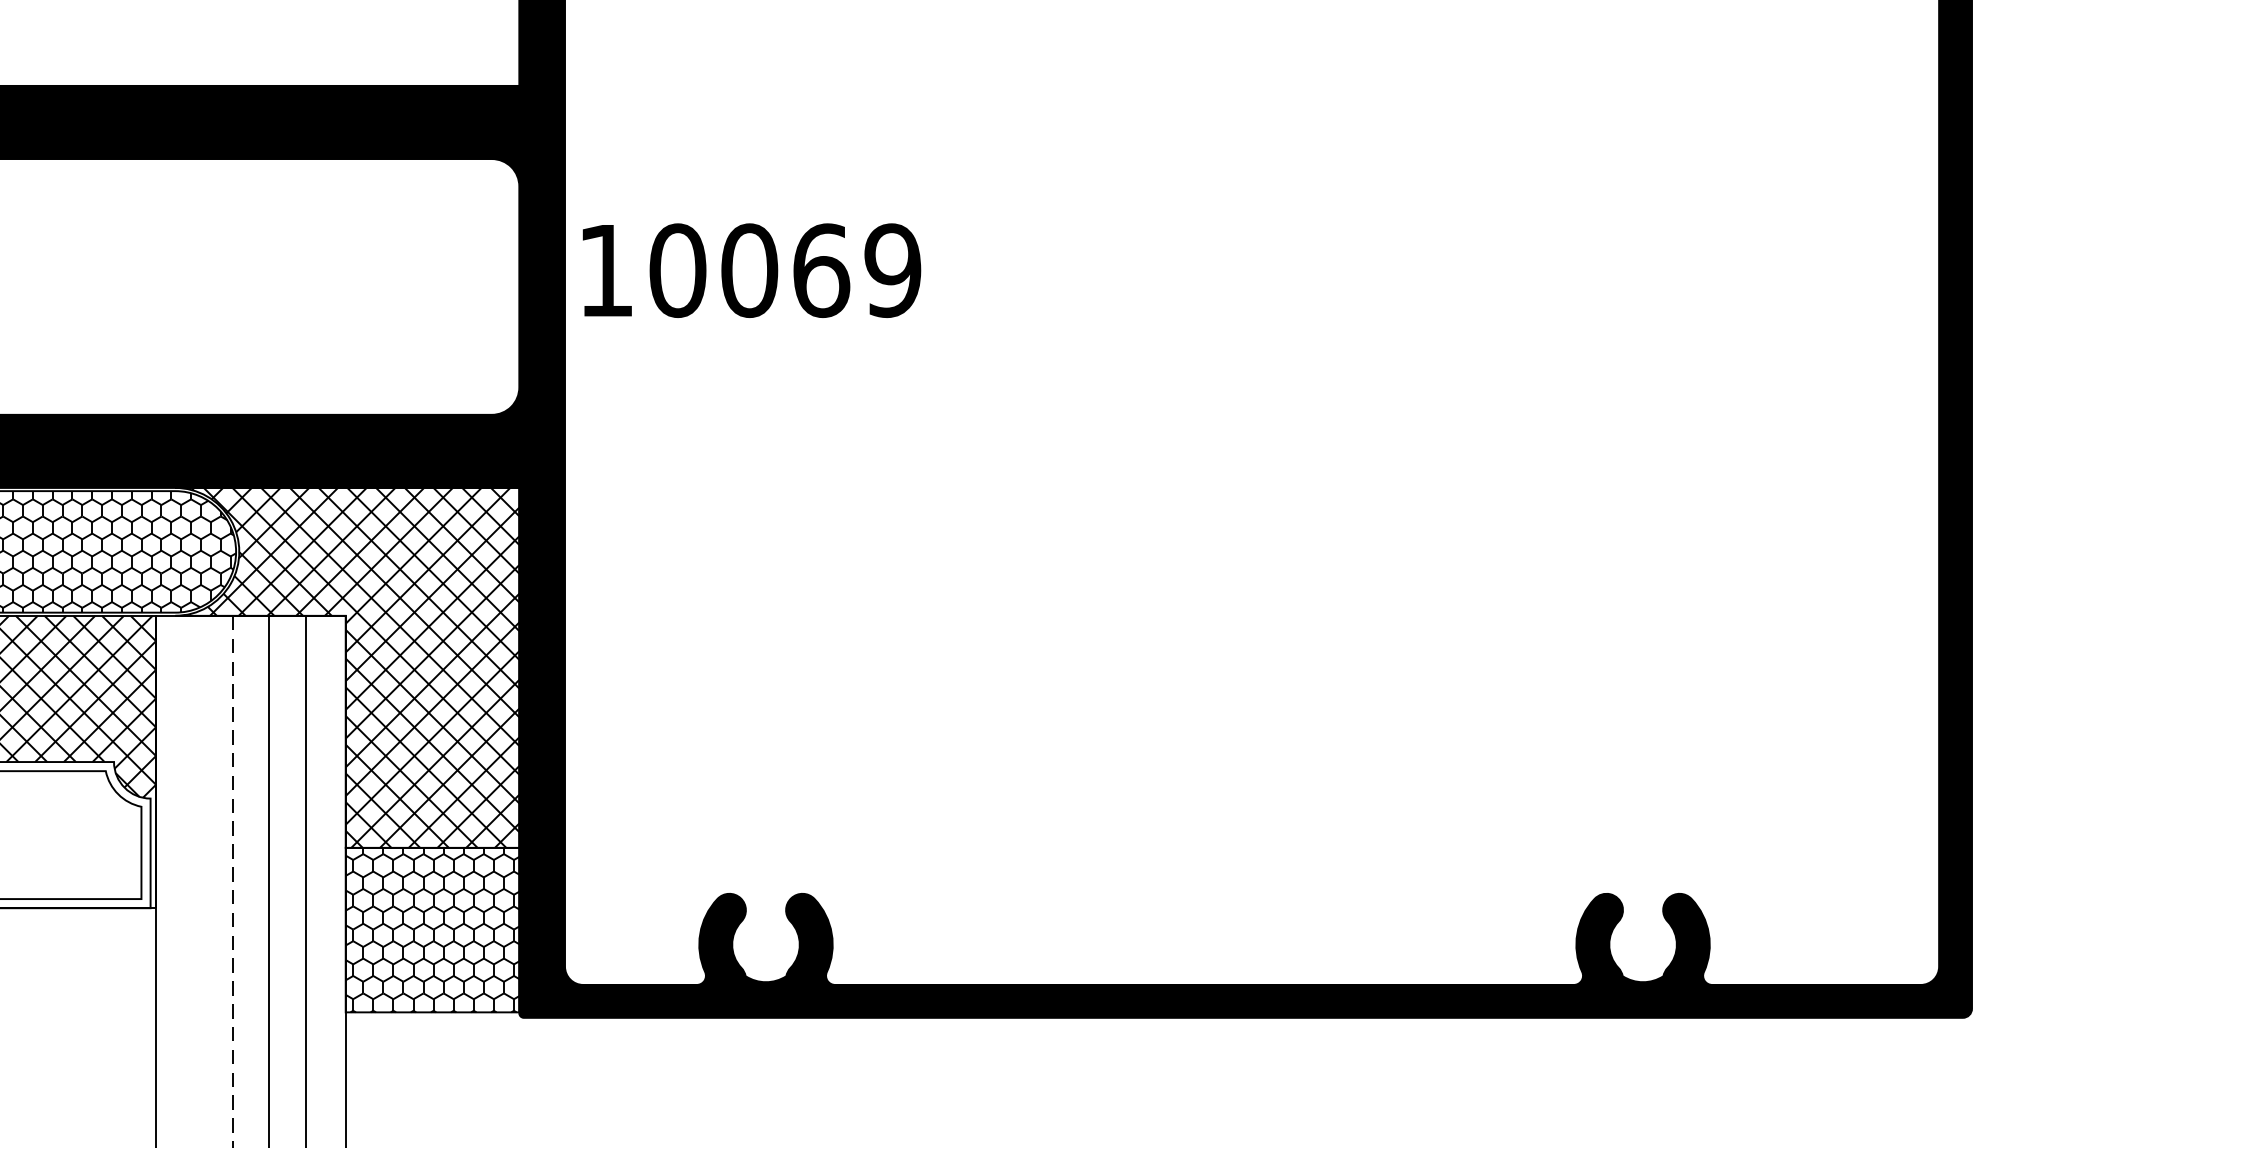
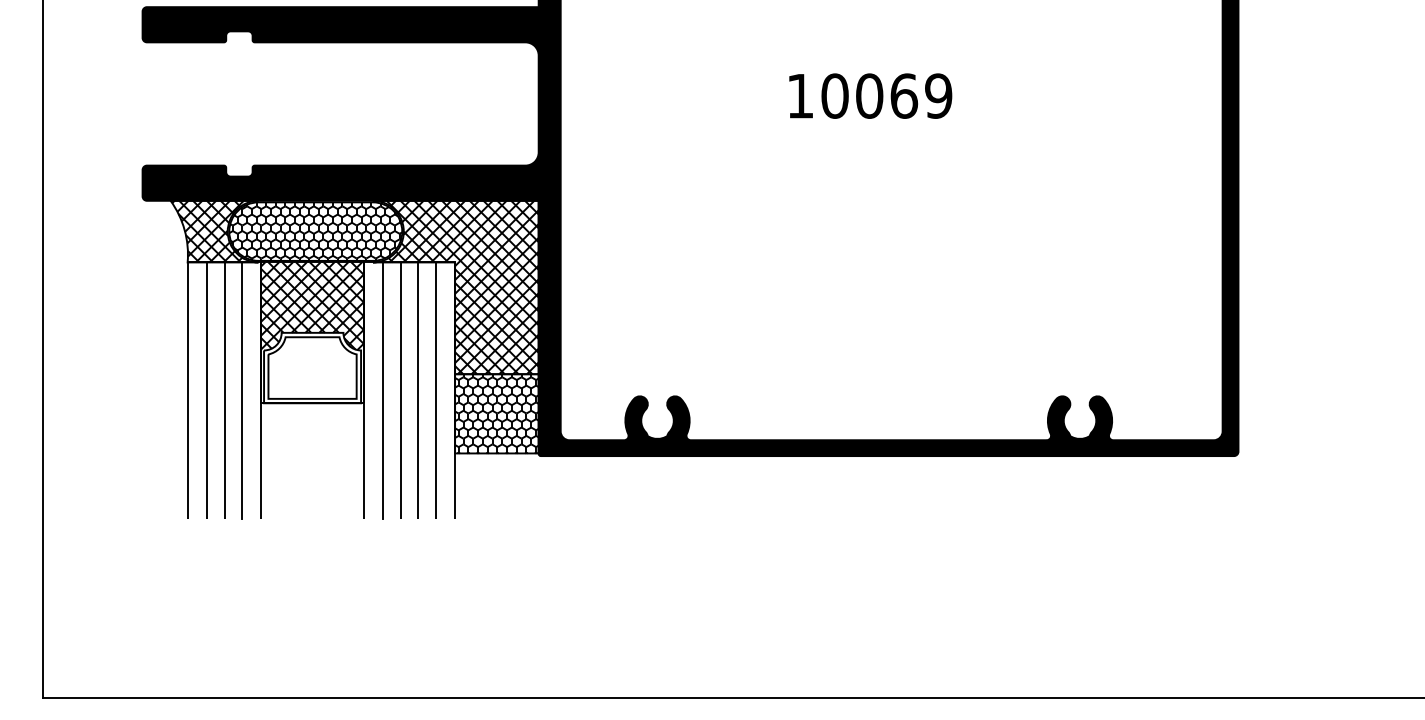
text: (751, 269) -> (870, 95), moved
line: (195, 881) -> (382, 390), added
line: (232, 883) -> (400, 391), dashed -> solid

